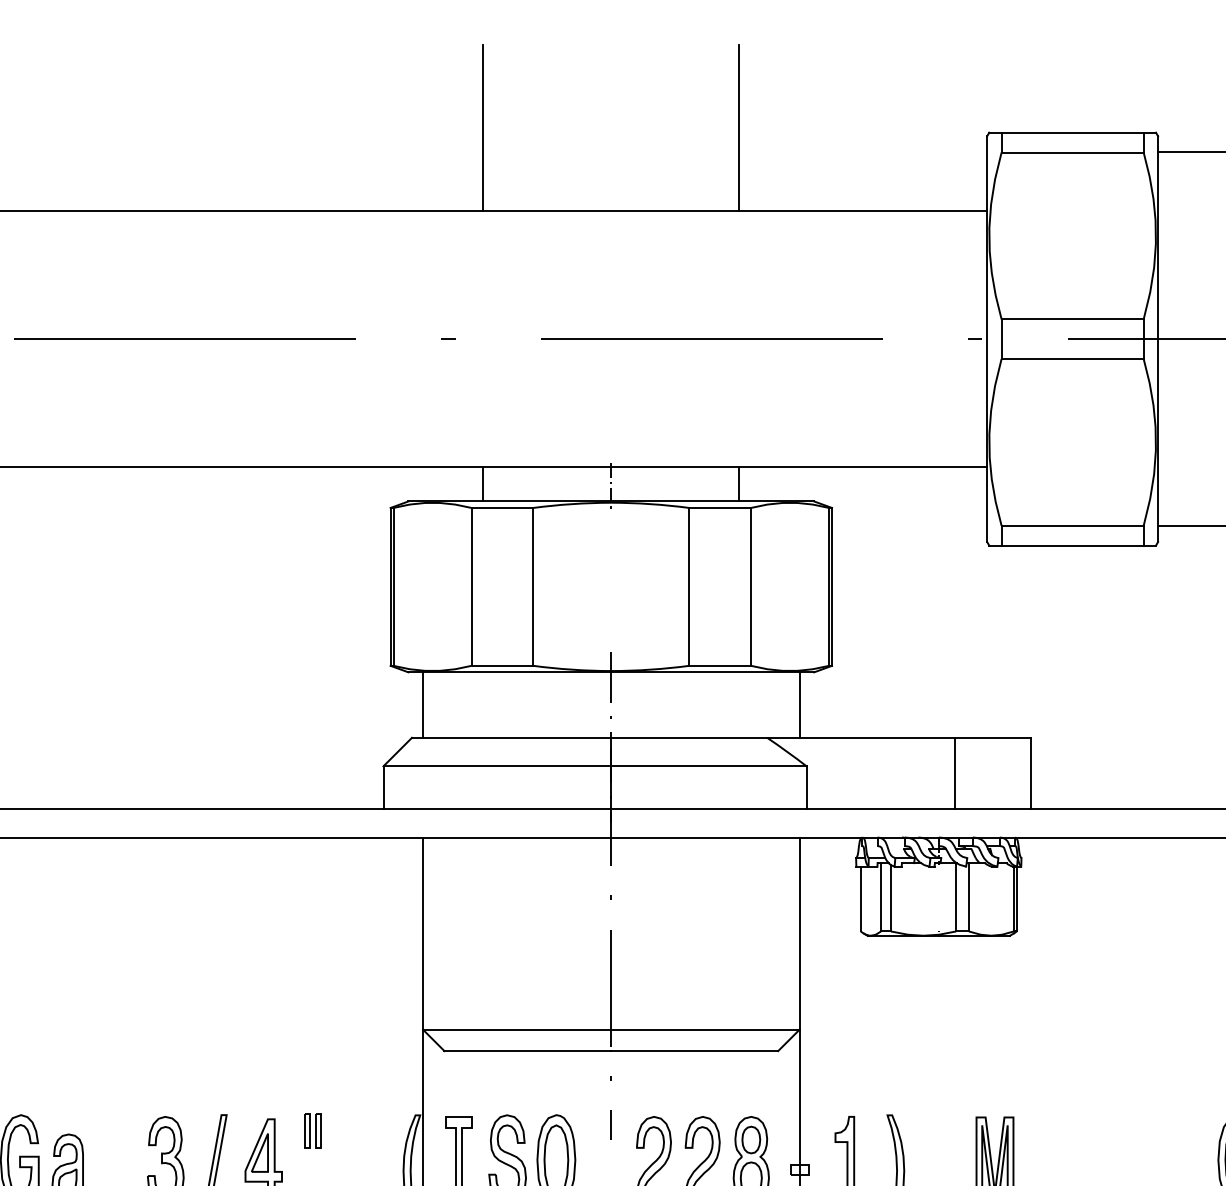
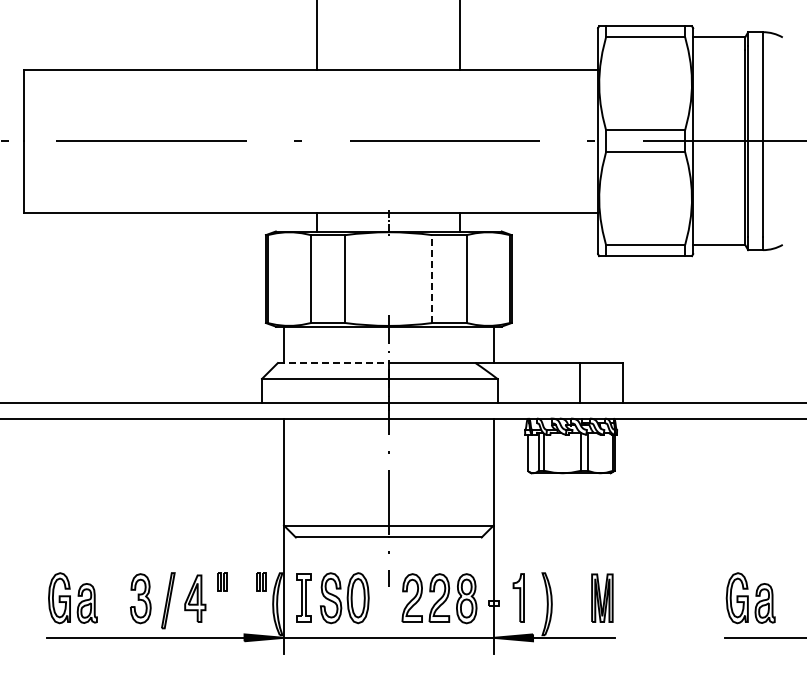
line: (689, 587) -> (432, 279), solid -> dashed
line: (511, 738) -> (333, 363), solid -> dashed
part: (382, 1130) -> (261, 581), added

